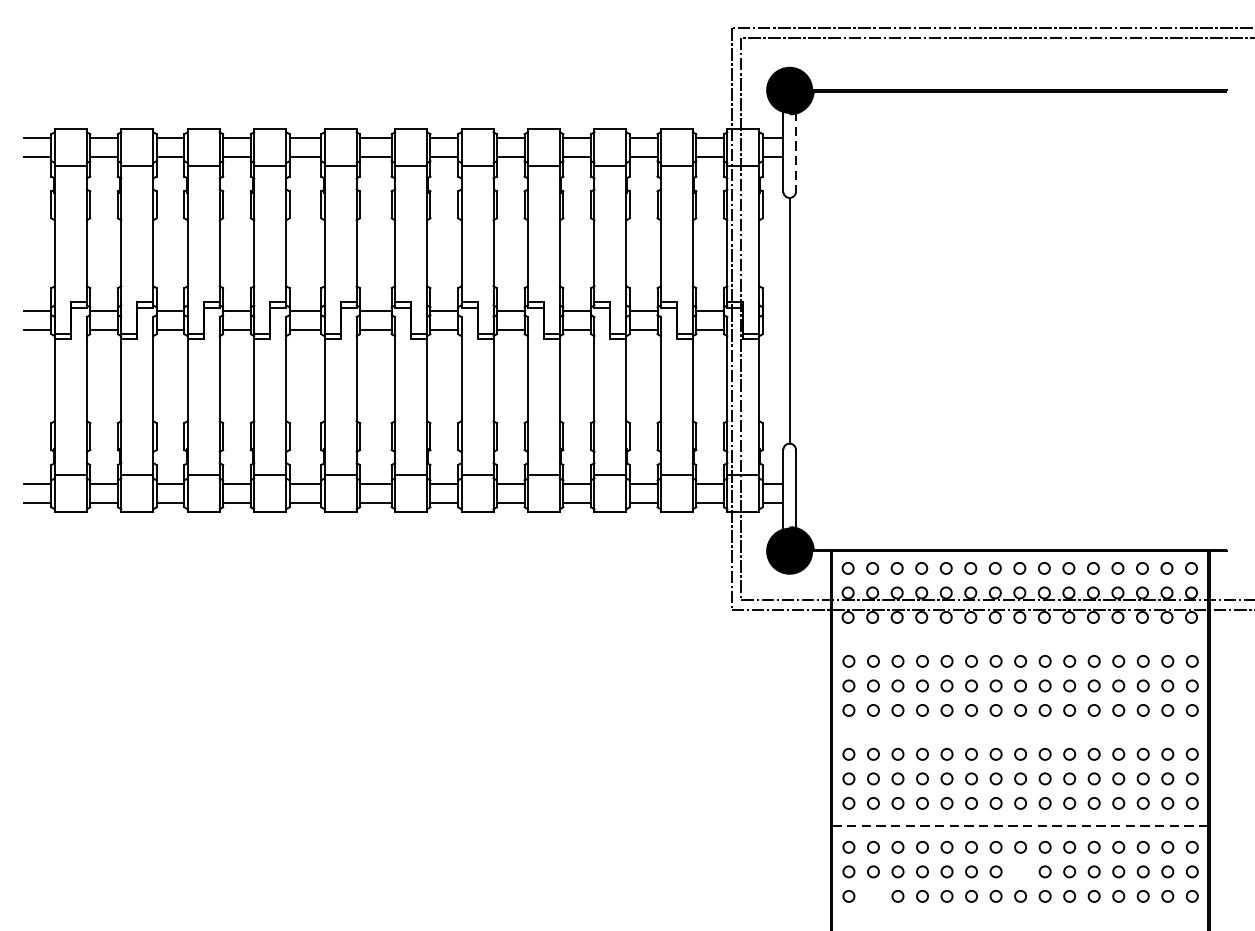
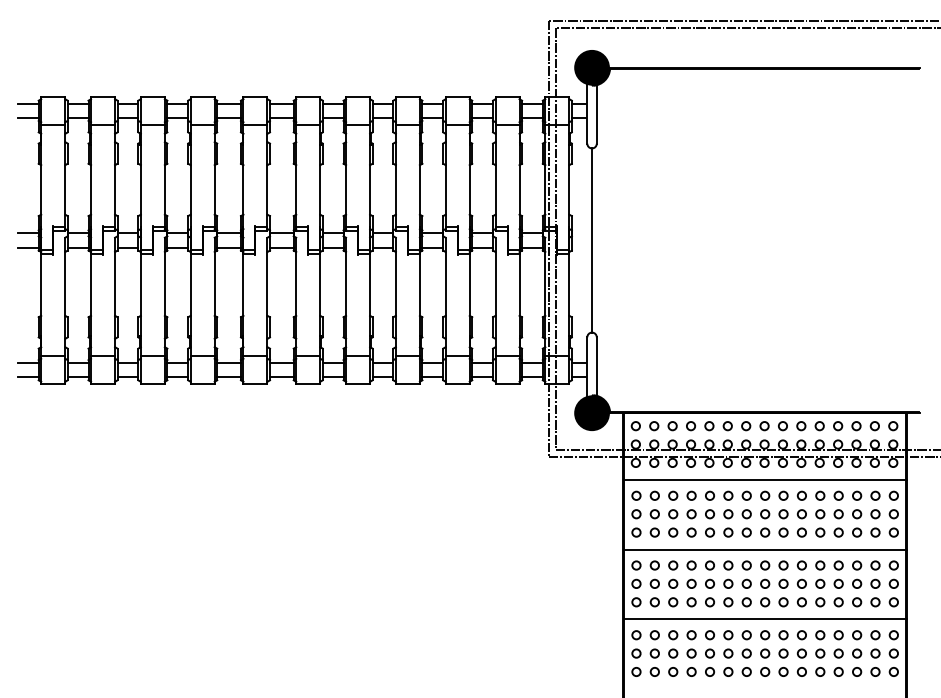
line: (795, 151) -> (596, 113), dashed -> solid
line: (1019, 639) -> (764, 479), added
line: (1019, 732) -> (764, 549), added
line: (1021, 826) -> (765, 619), dashed -> solid
circle: (1021, 871) -> (765, 653), added
circle: (872, 895) -> (654, 671), added

